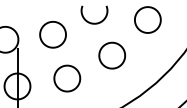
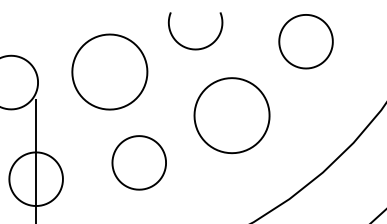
part: (52, 34) -> (108, 71), size x1.4
part: (112, 55) -> (232, 115), size x1.4

